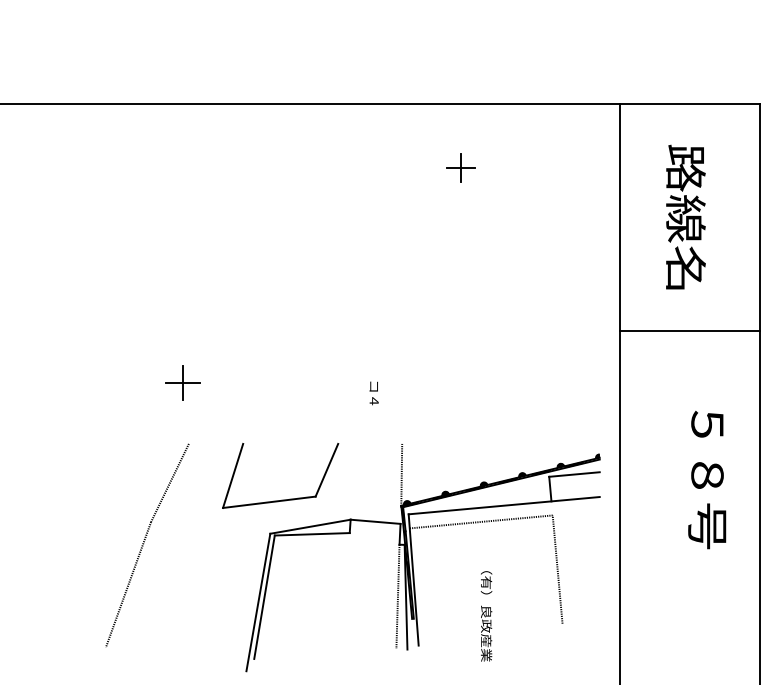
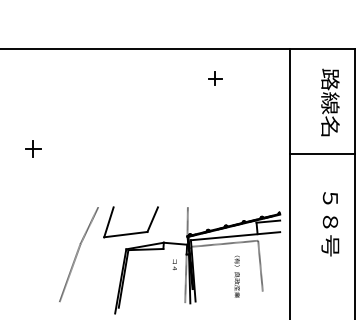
text: (686, 217) -> (330, 102), moved
part: (182, 382) -> (33, 148), moved
text: (373, 392) -> (174, 264), moved
part: (146, 544) -> (78, 254), moved
text: (484, 615) -> (236, 276), moved

